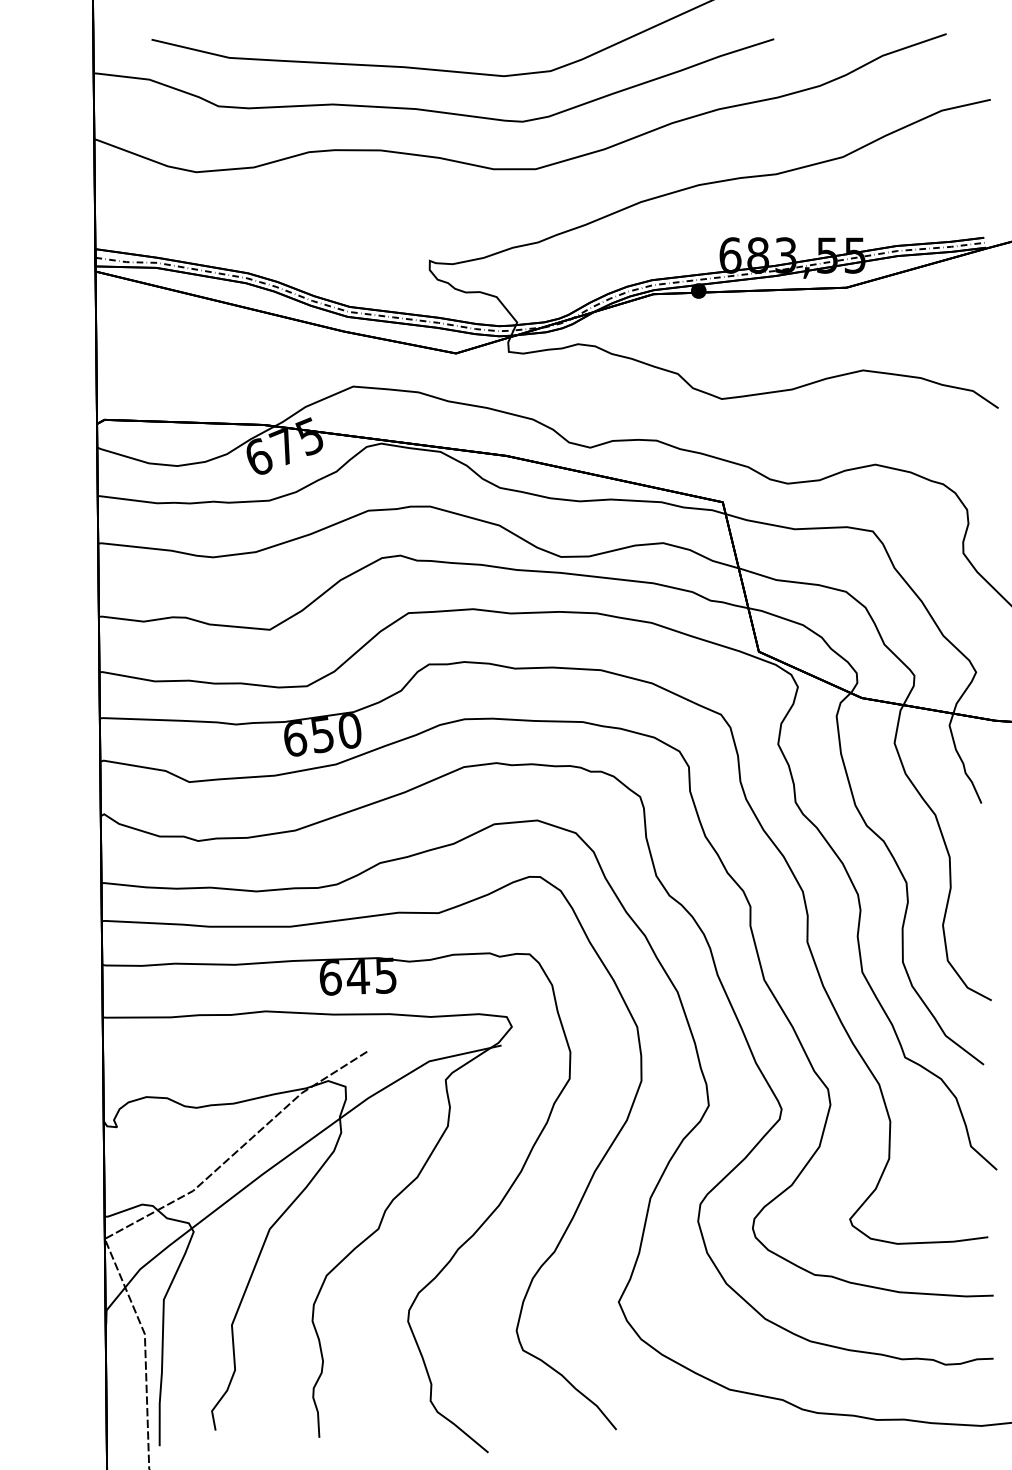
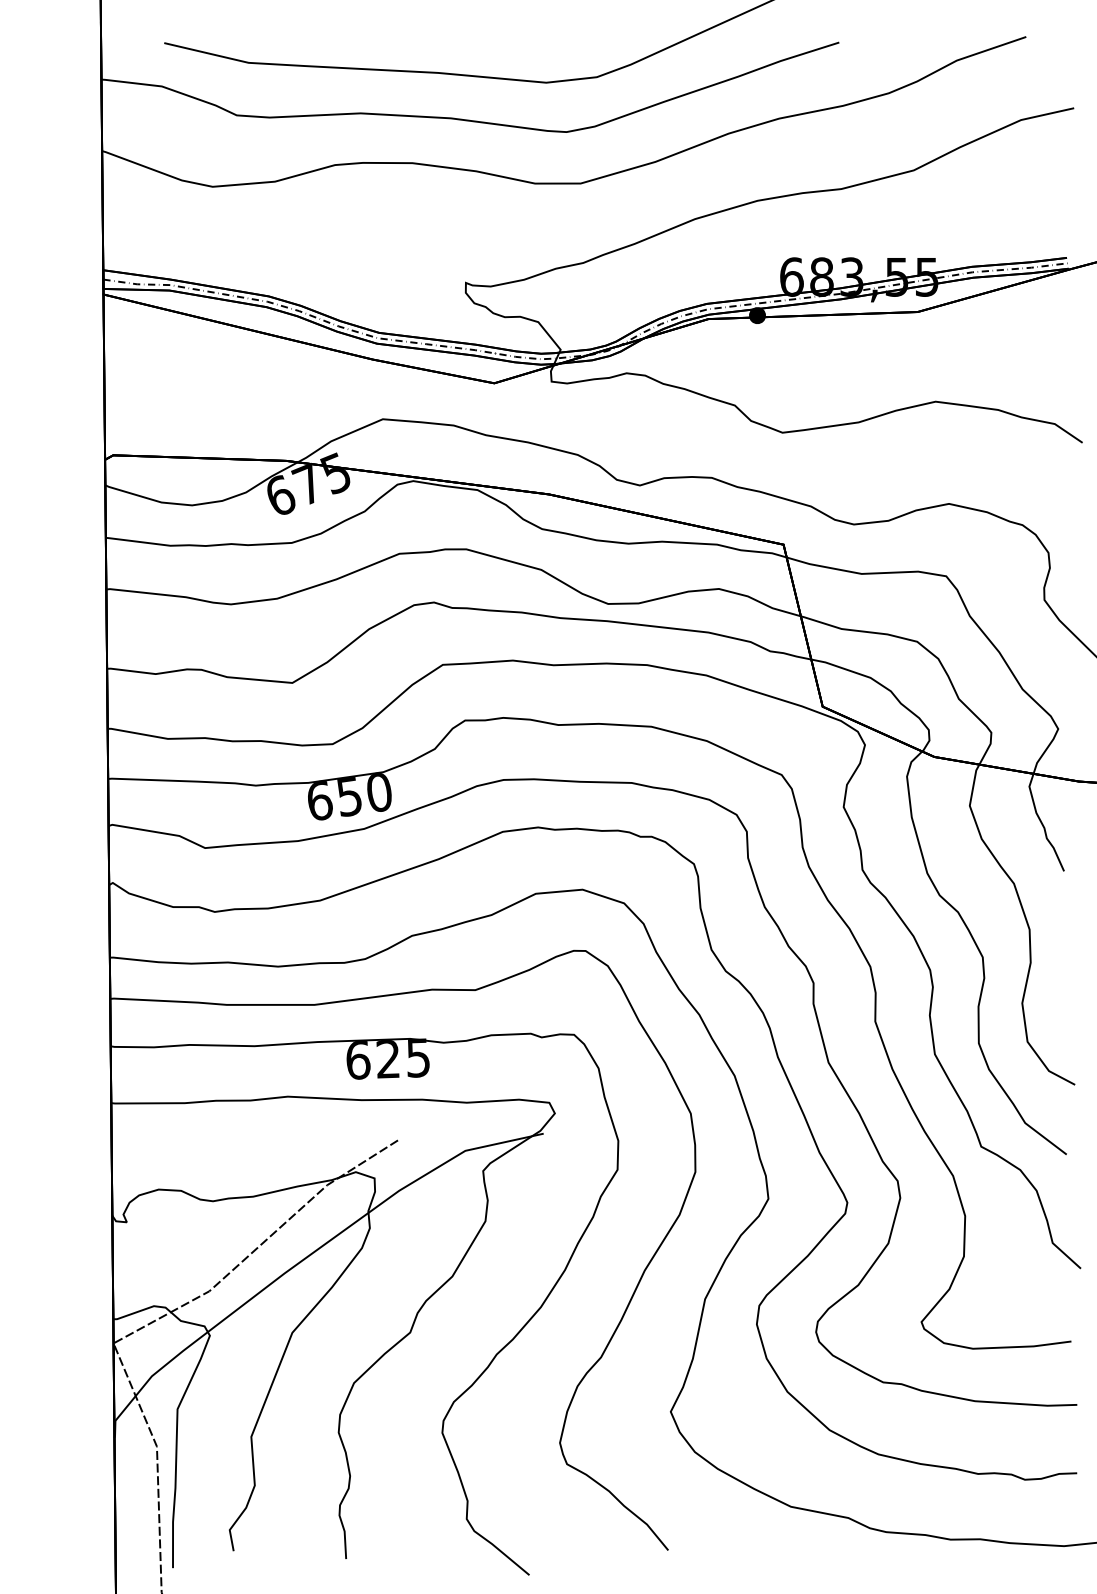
text: (358, 977) -> (388, 1059), 645 -> 625

